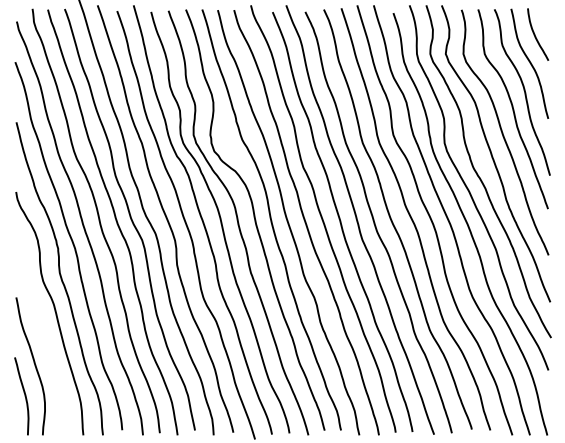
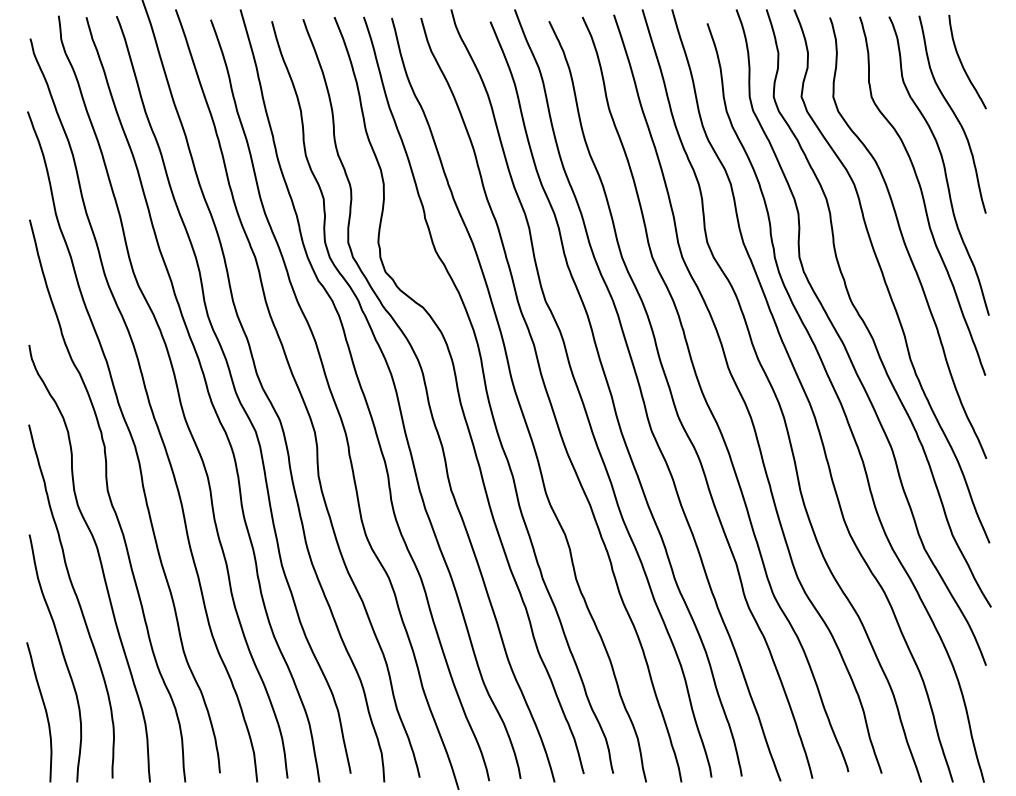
curve: (41, 332) -> (74, 597), added

